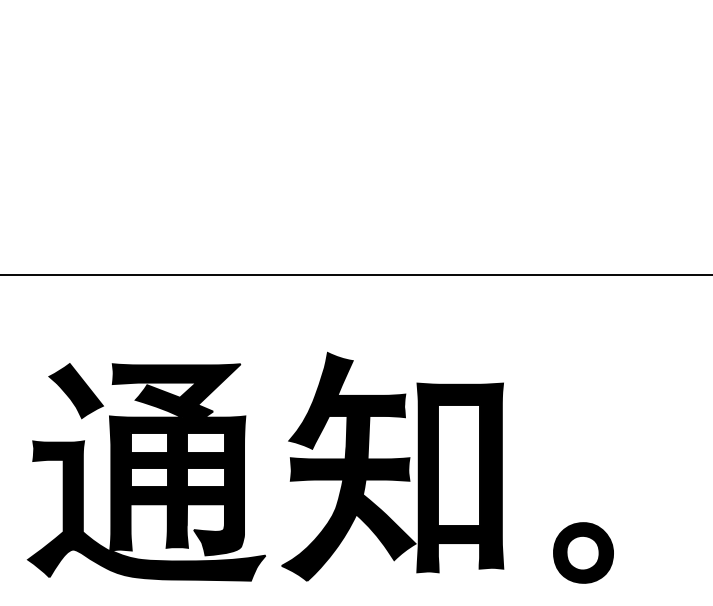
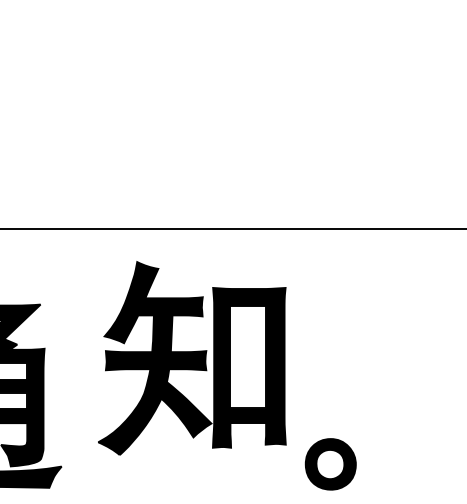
part: (392, 466) -> (191, 358), moved

